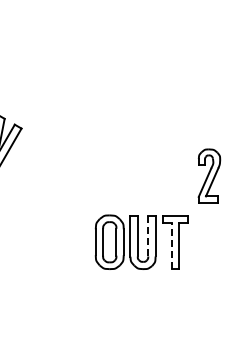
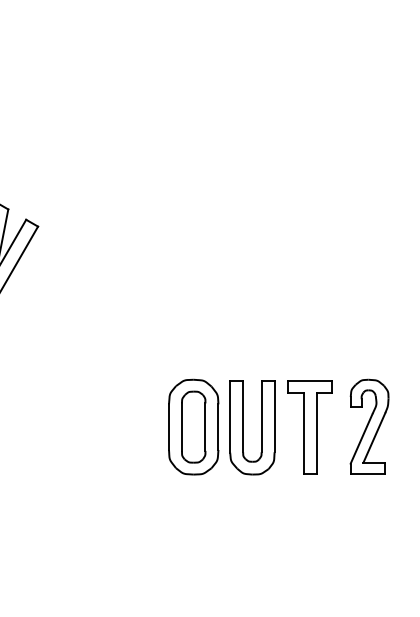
part: (209, 175) -> (369, 425), moved
line: (148, 235) -> (262, 415), dashed -> solid
line: (172, 245) -> (304, 432), dashed -> solid

